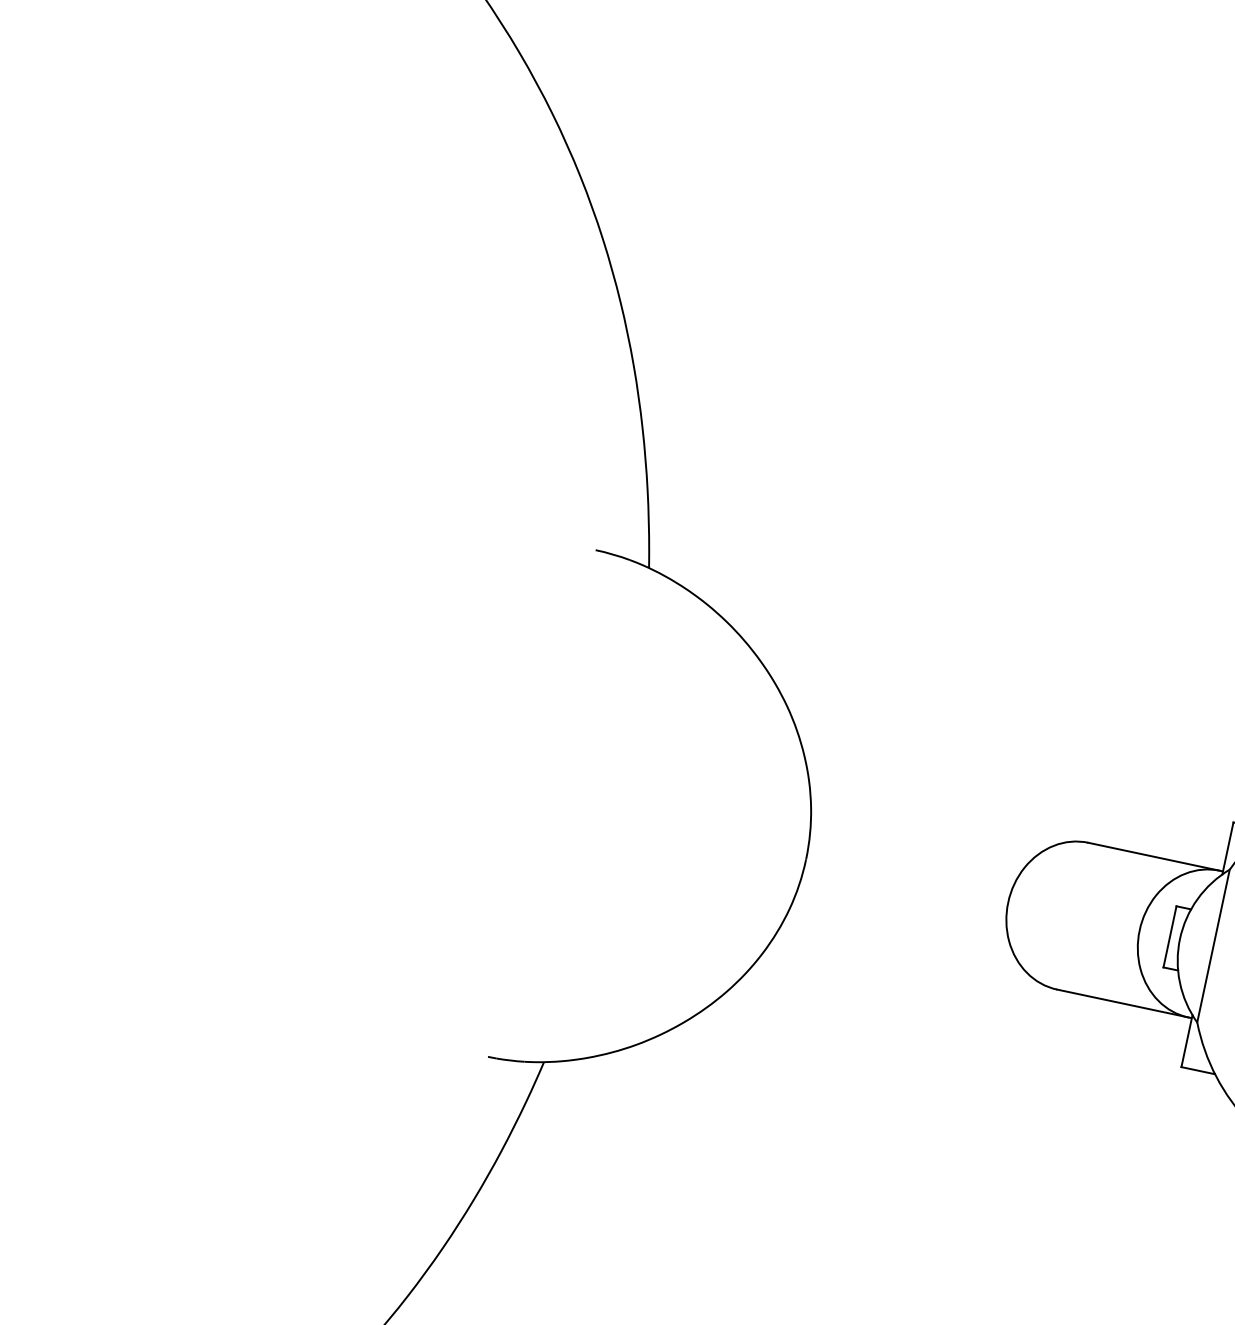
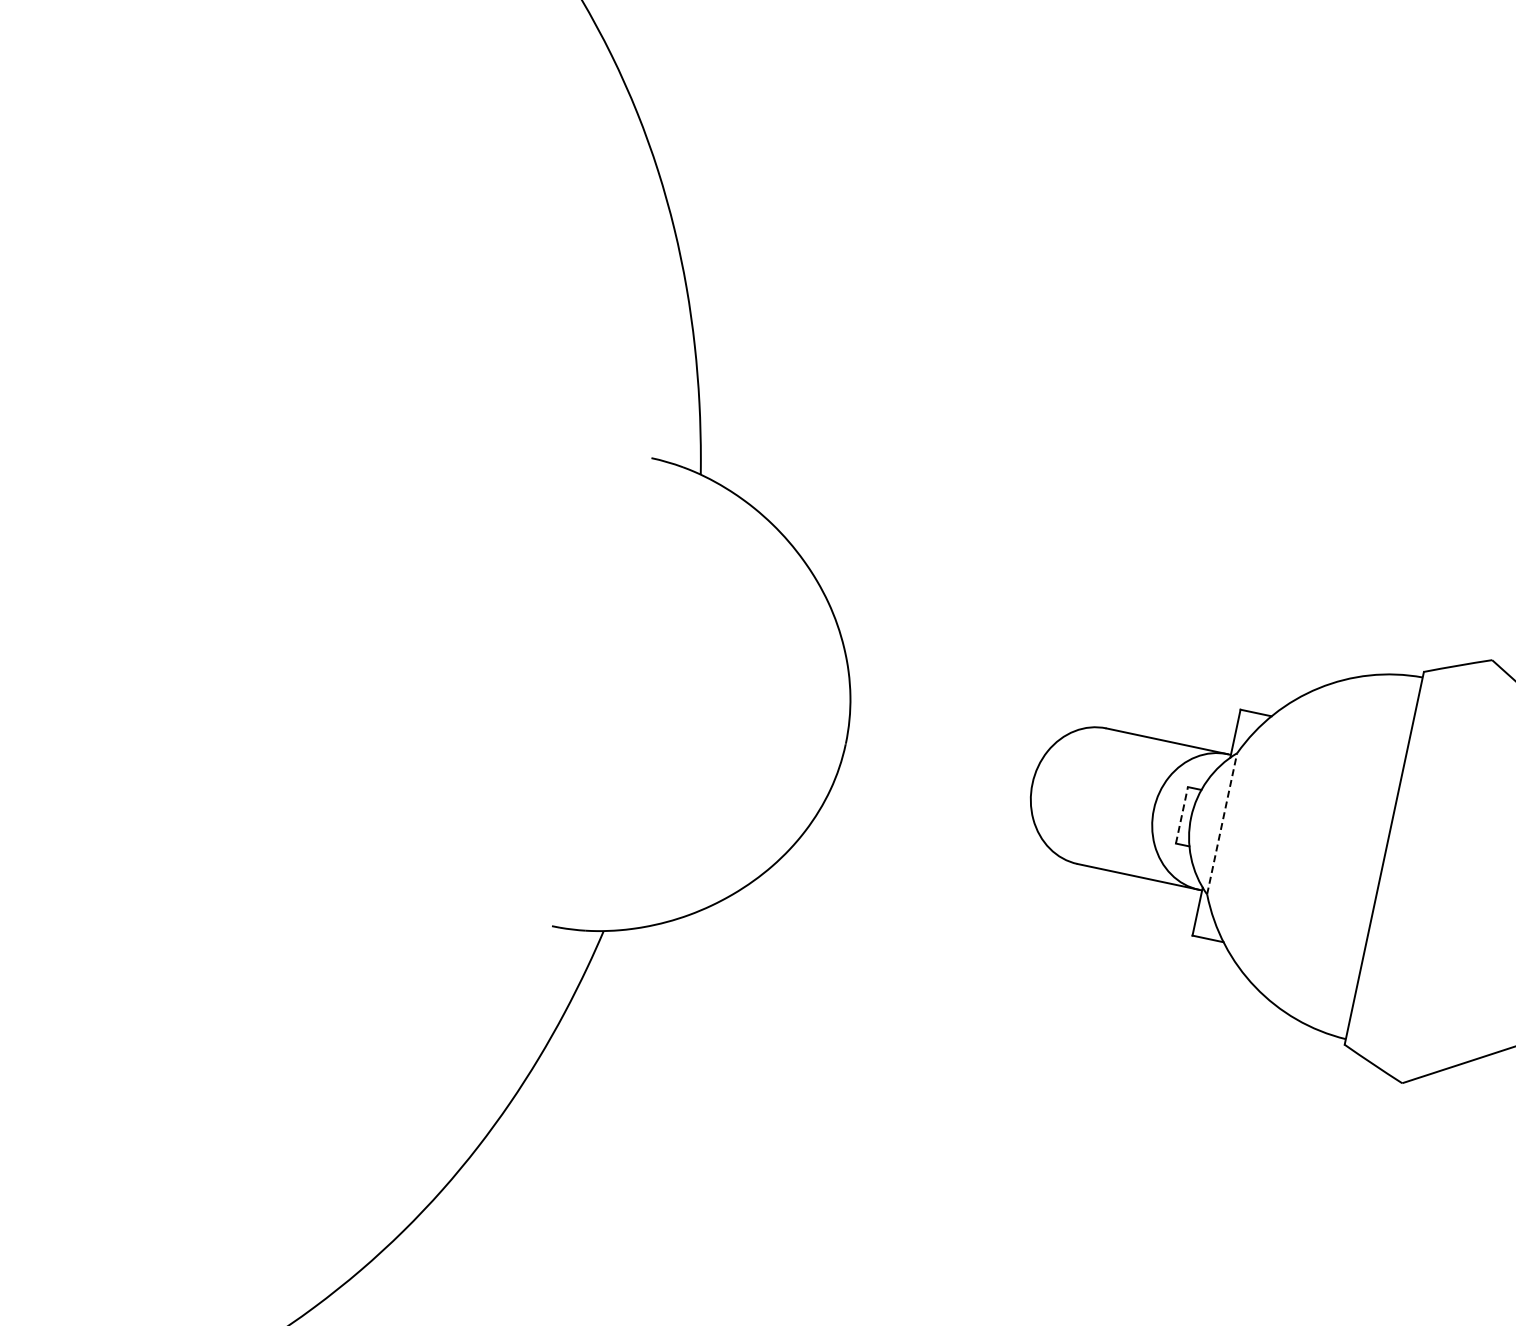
line: (1169, 937) -> (1181, 815), solid -> dashed
line: (1213, 945) -> (1222, 823), solid -> dashed

